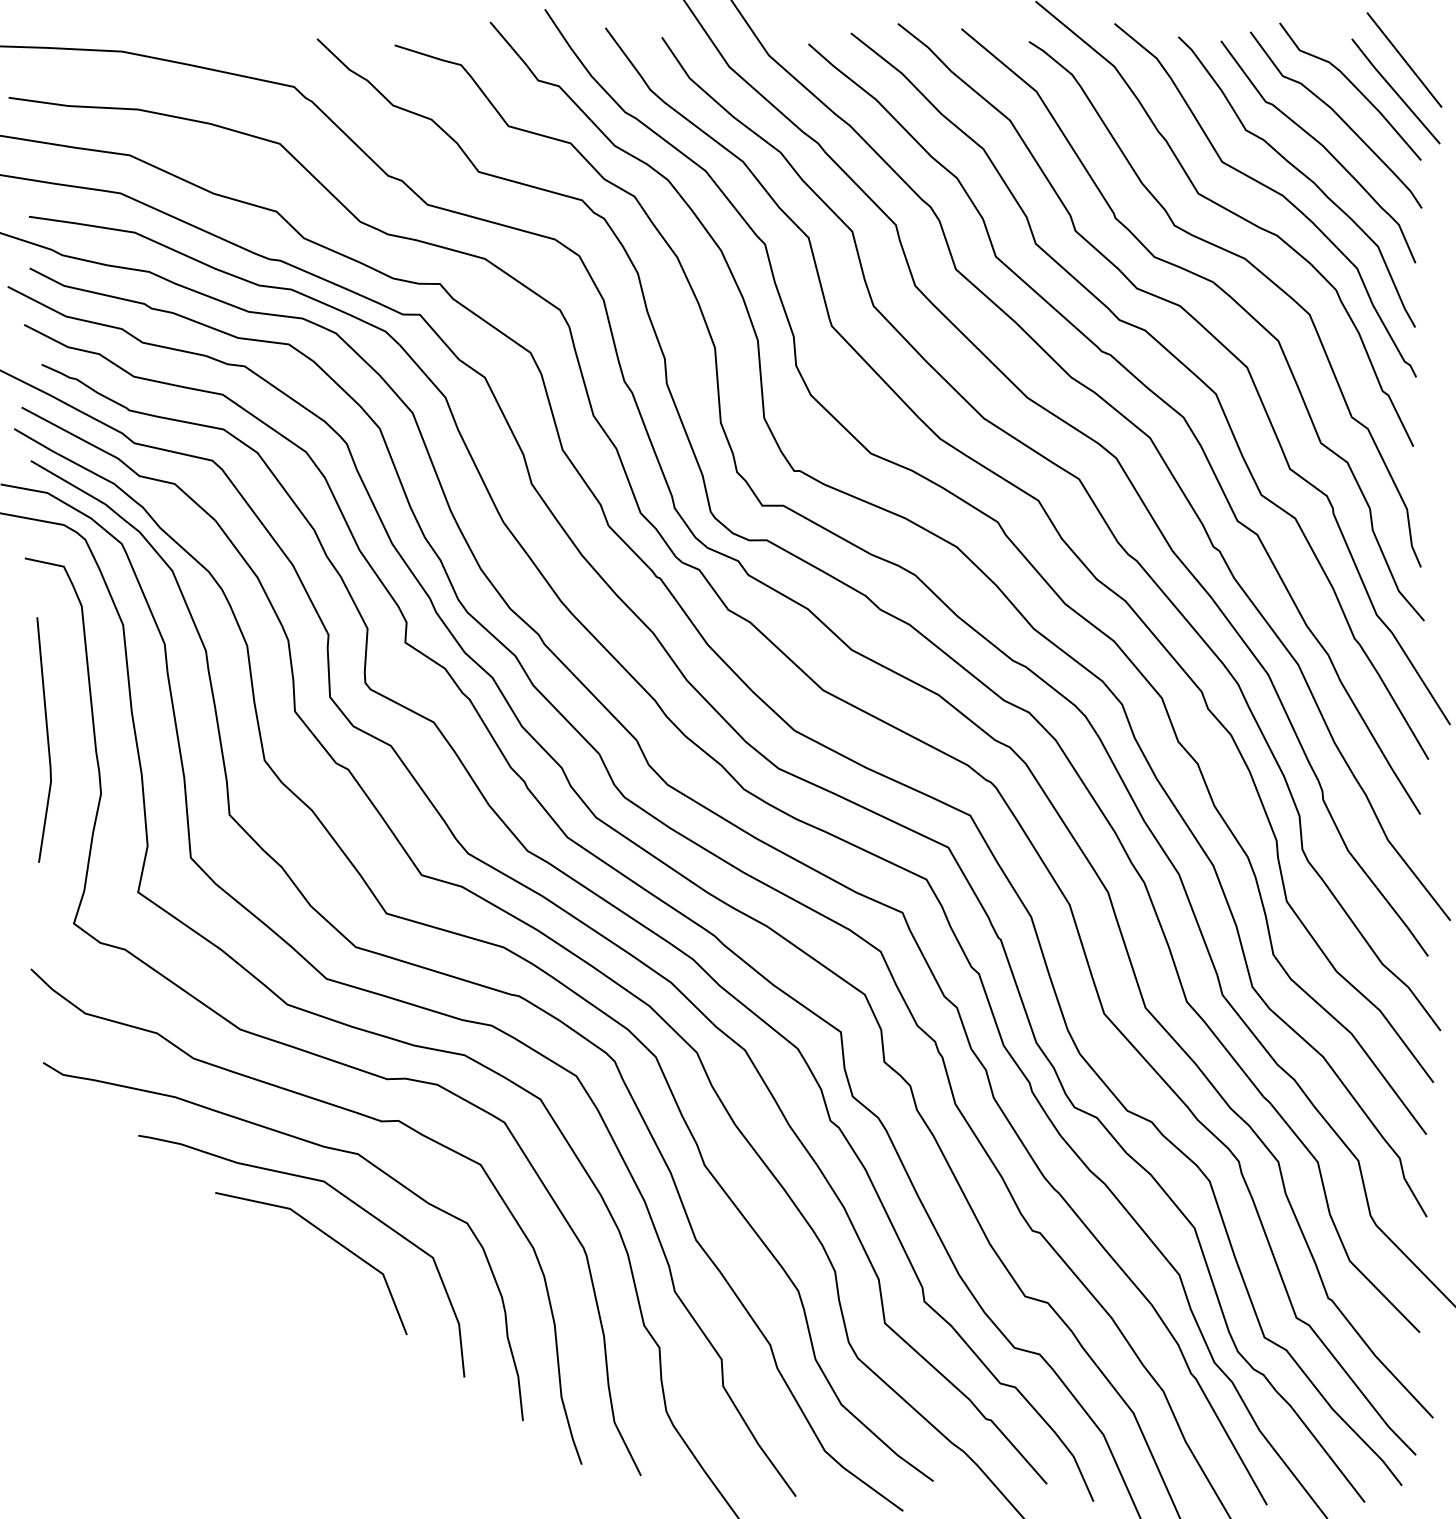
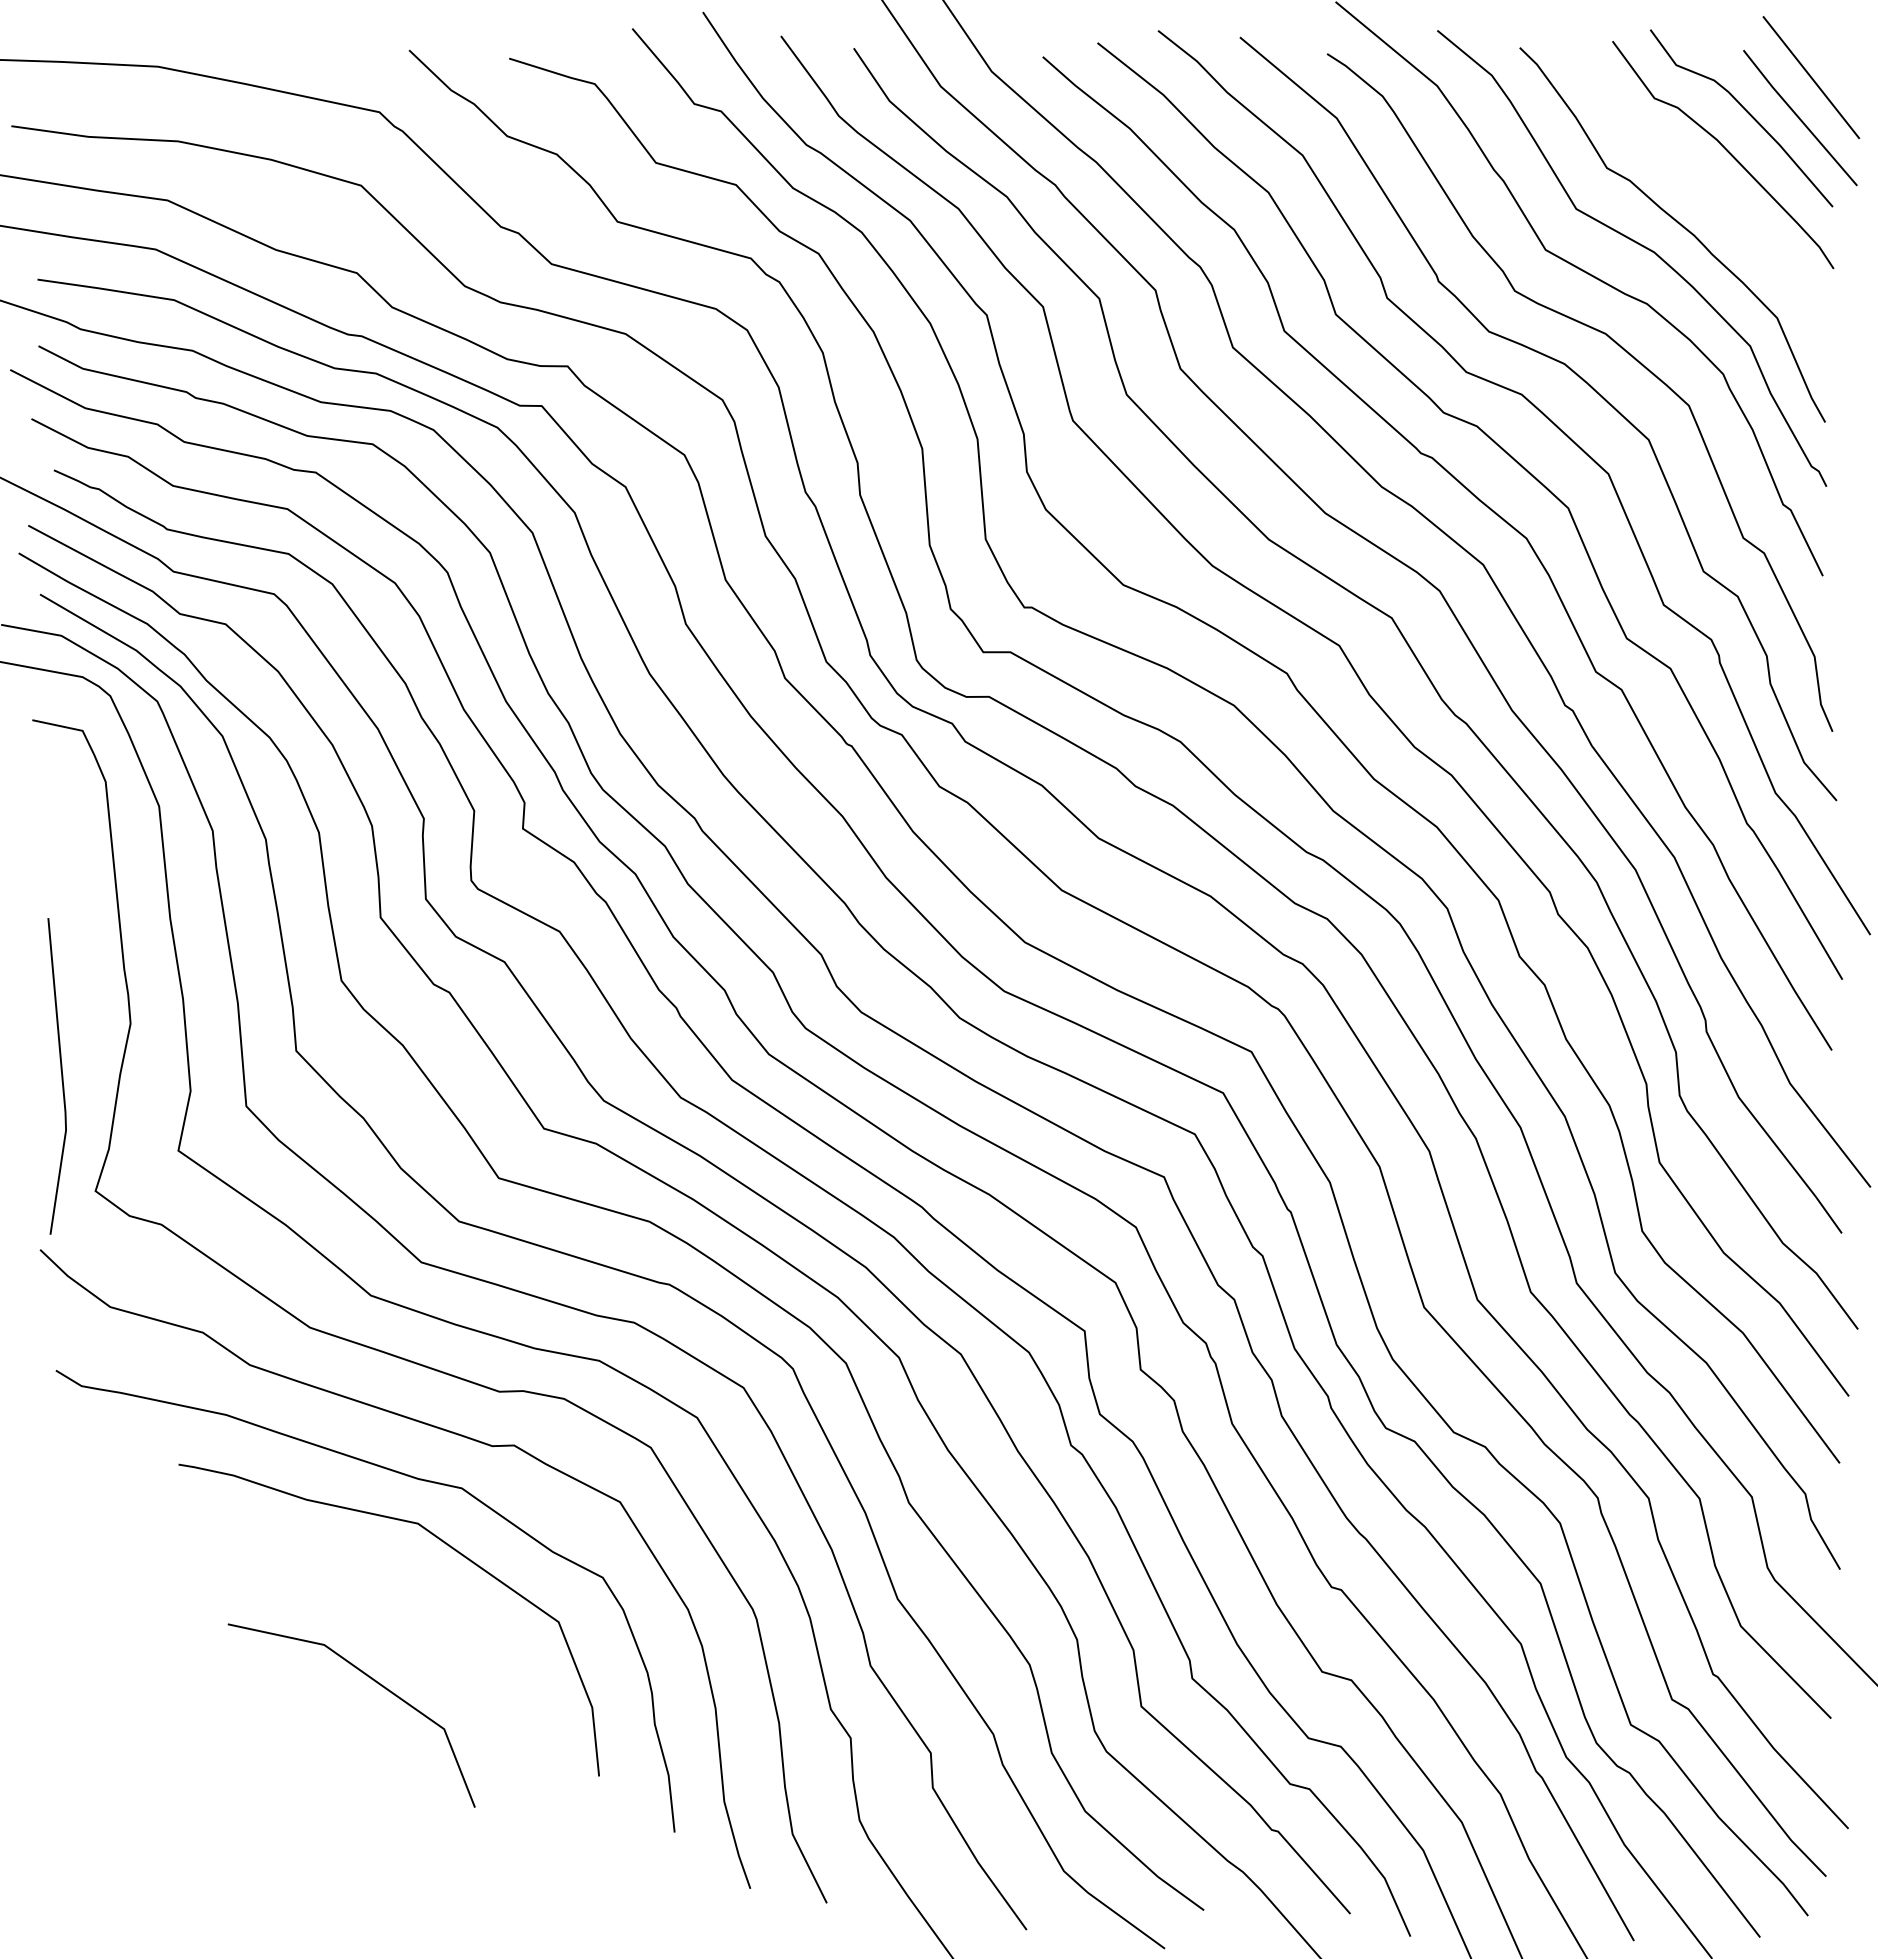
curve: (1323, 147) -> (1706, 190), removed
line: (47, 740) -> (61, 1076), moved
curve: (329, 1237) -> (375, 1682), moved

